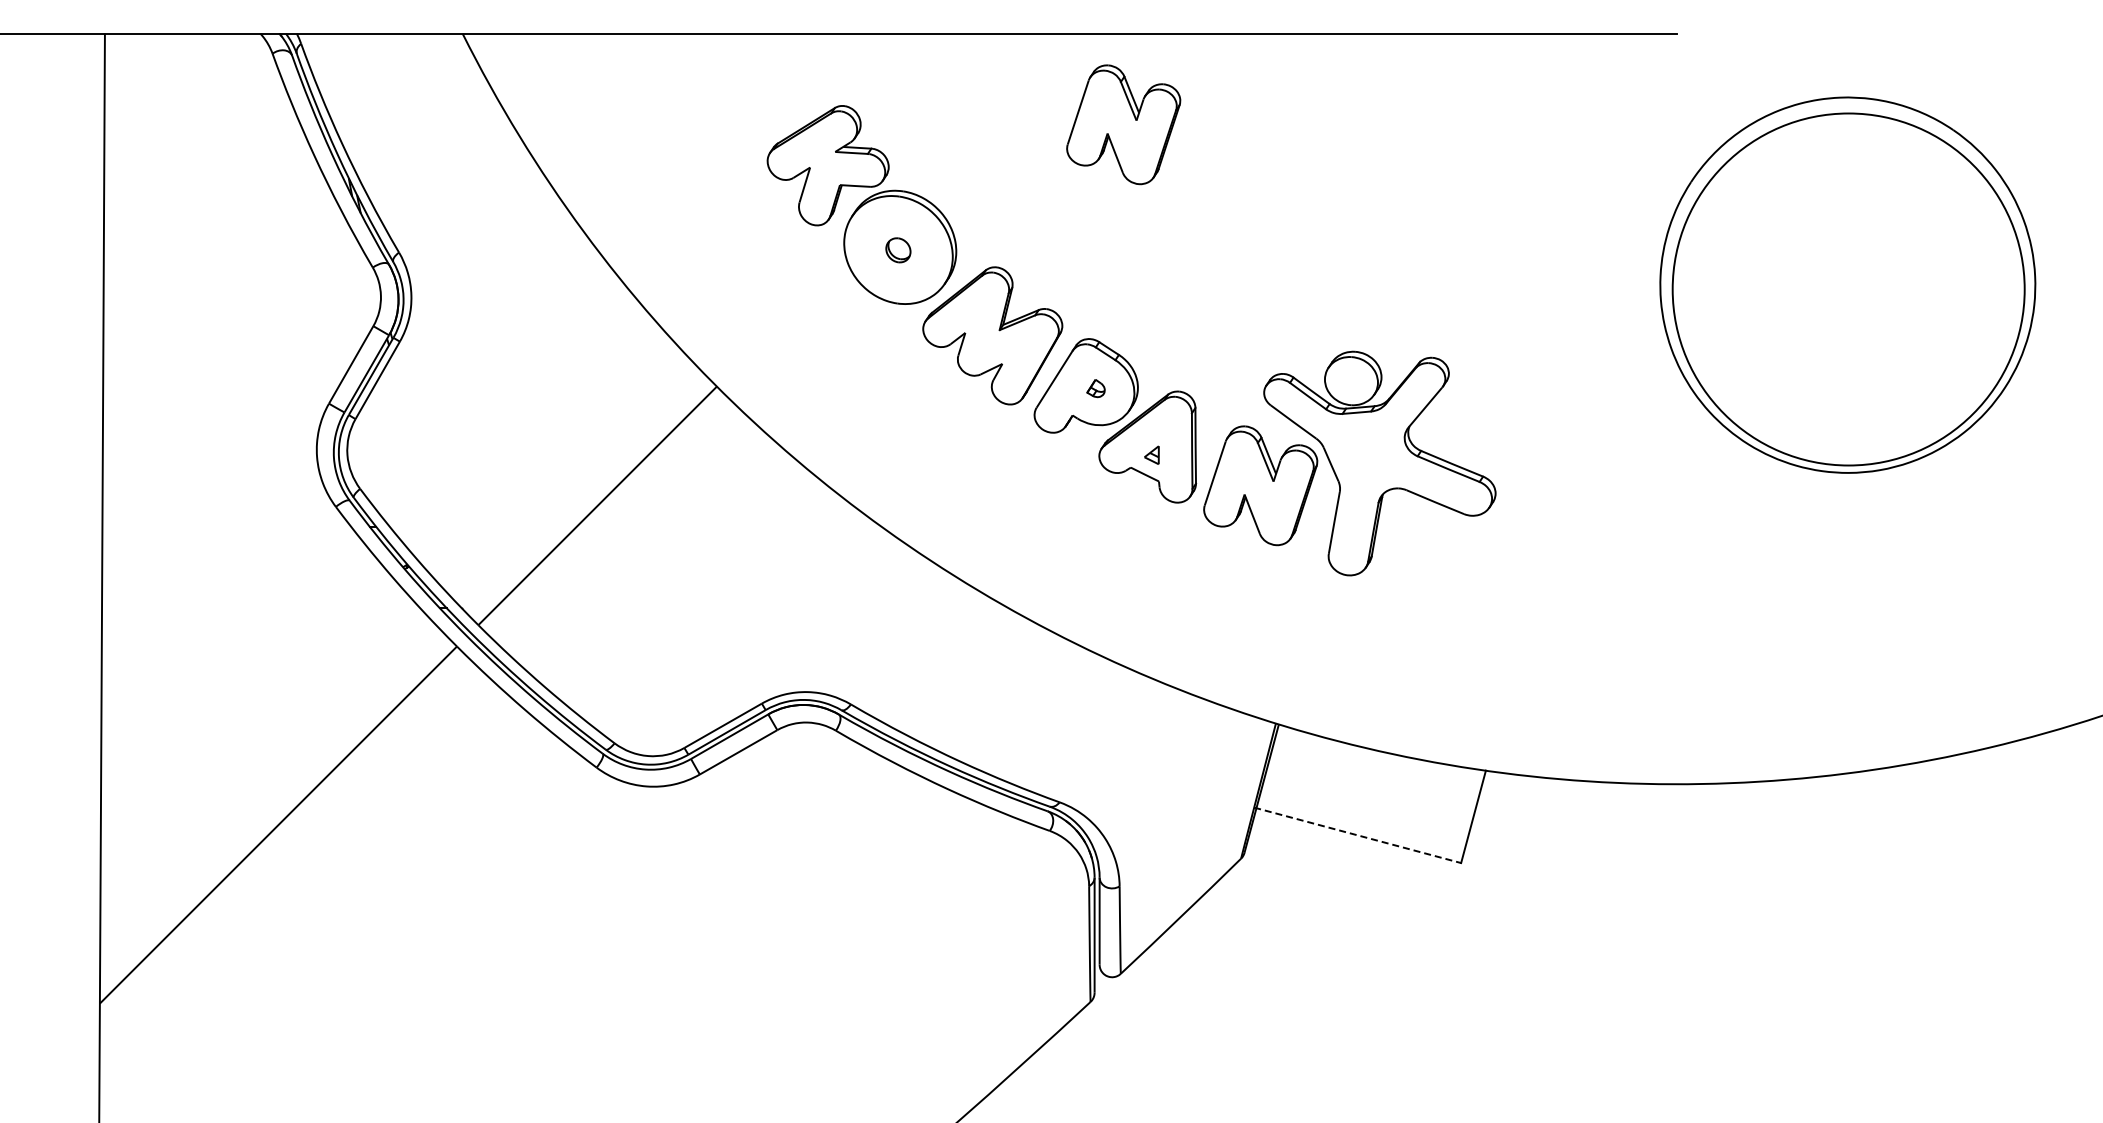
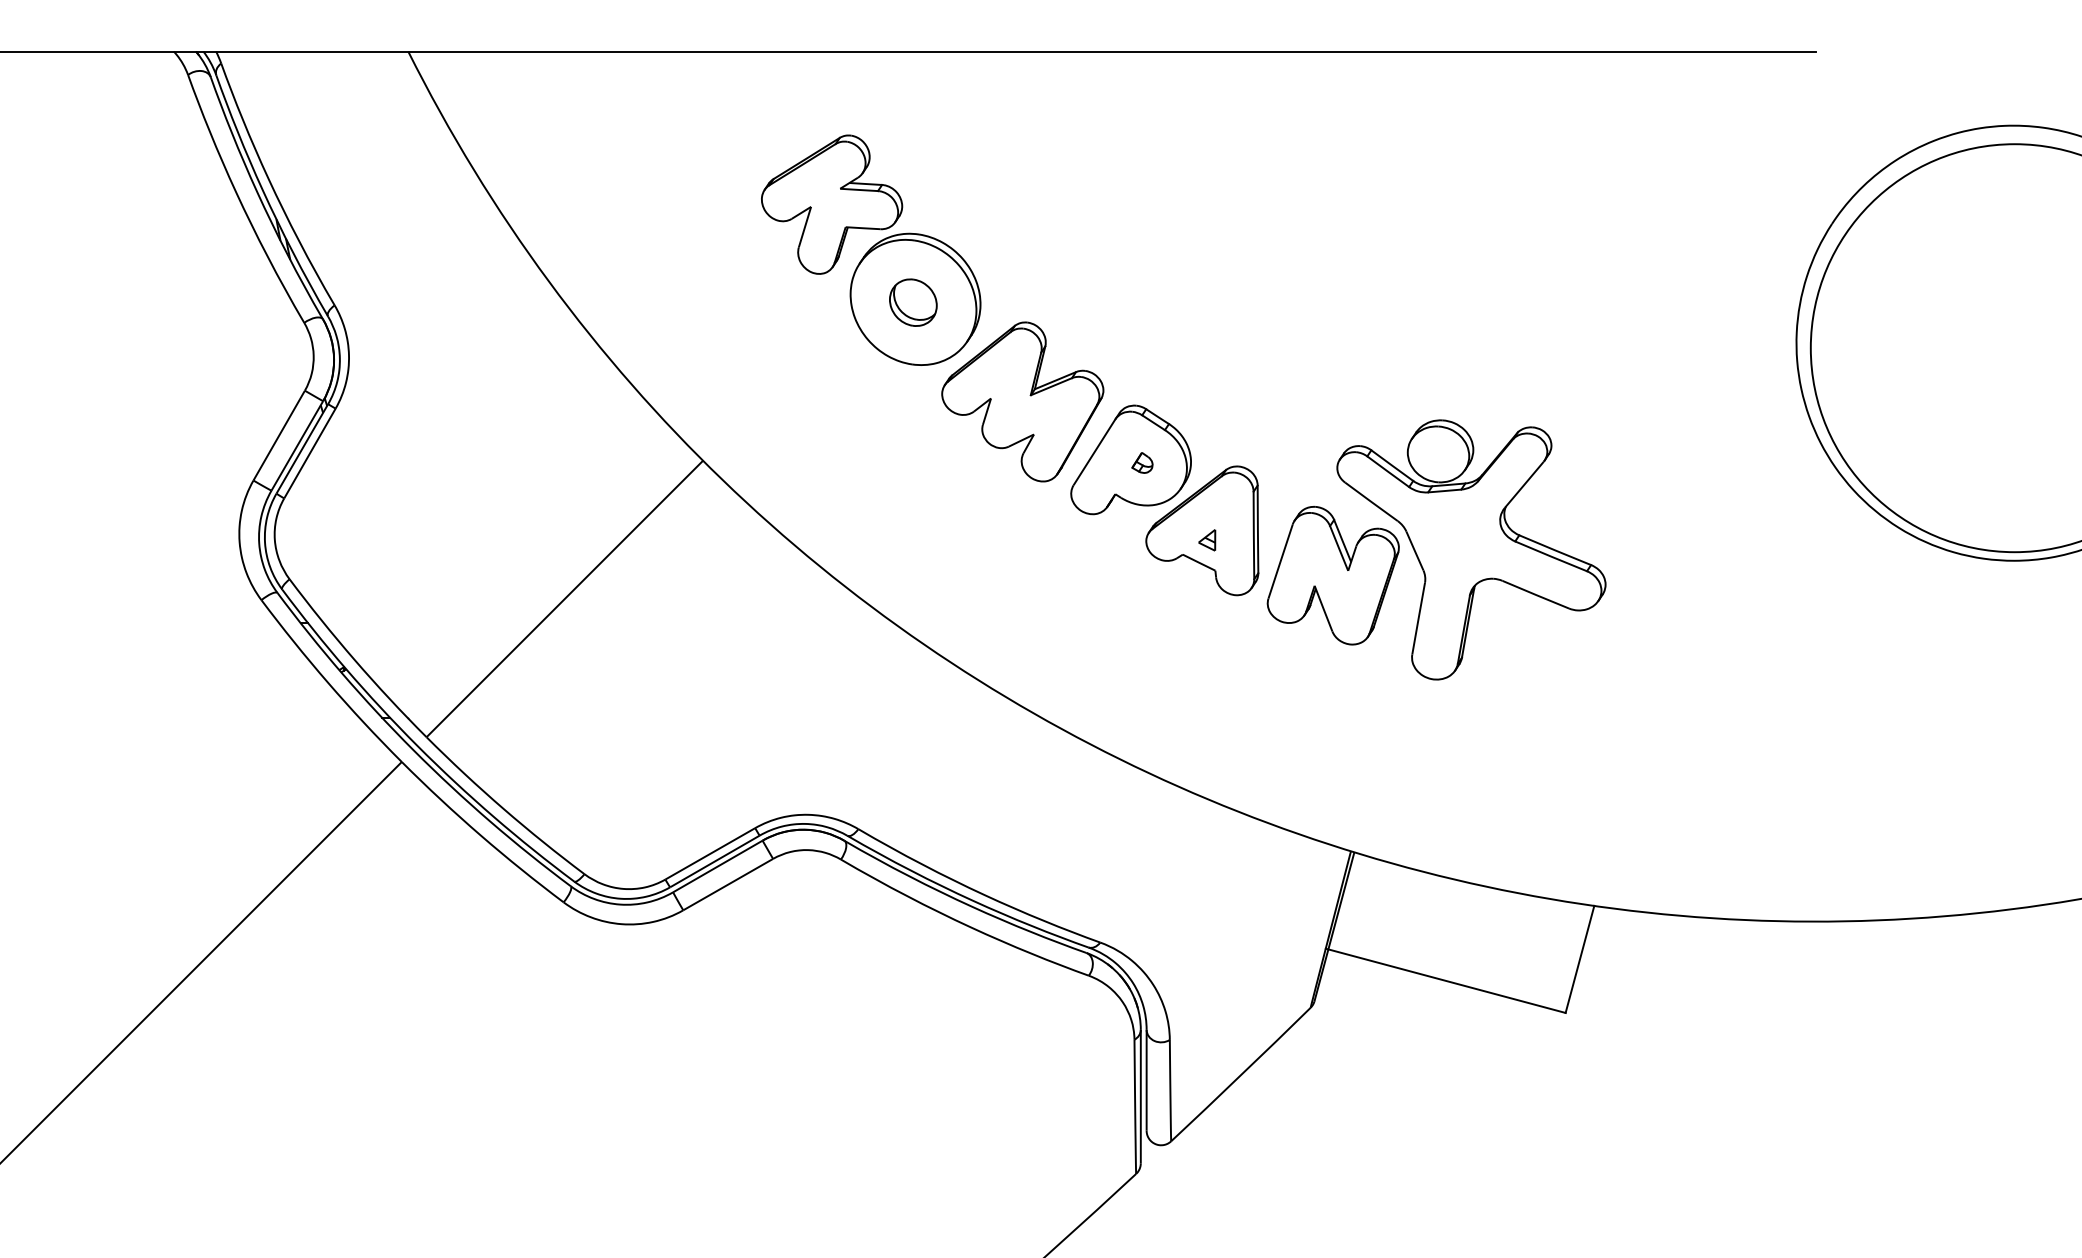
part: (1123, 124) -> (1174, 156), removed
part: (898, 250) -> (913, 302), size x1.67
line: (1358, 835) -> (1446, 981), dashed -> solid

